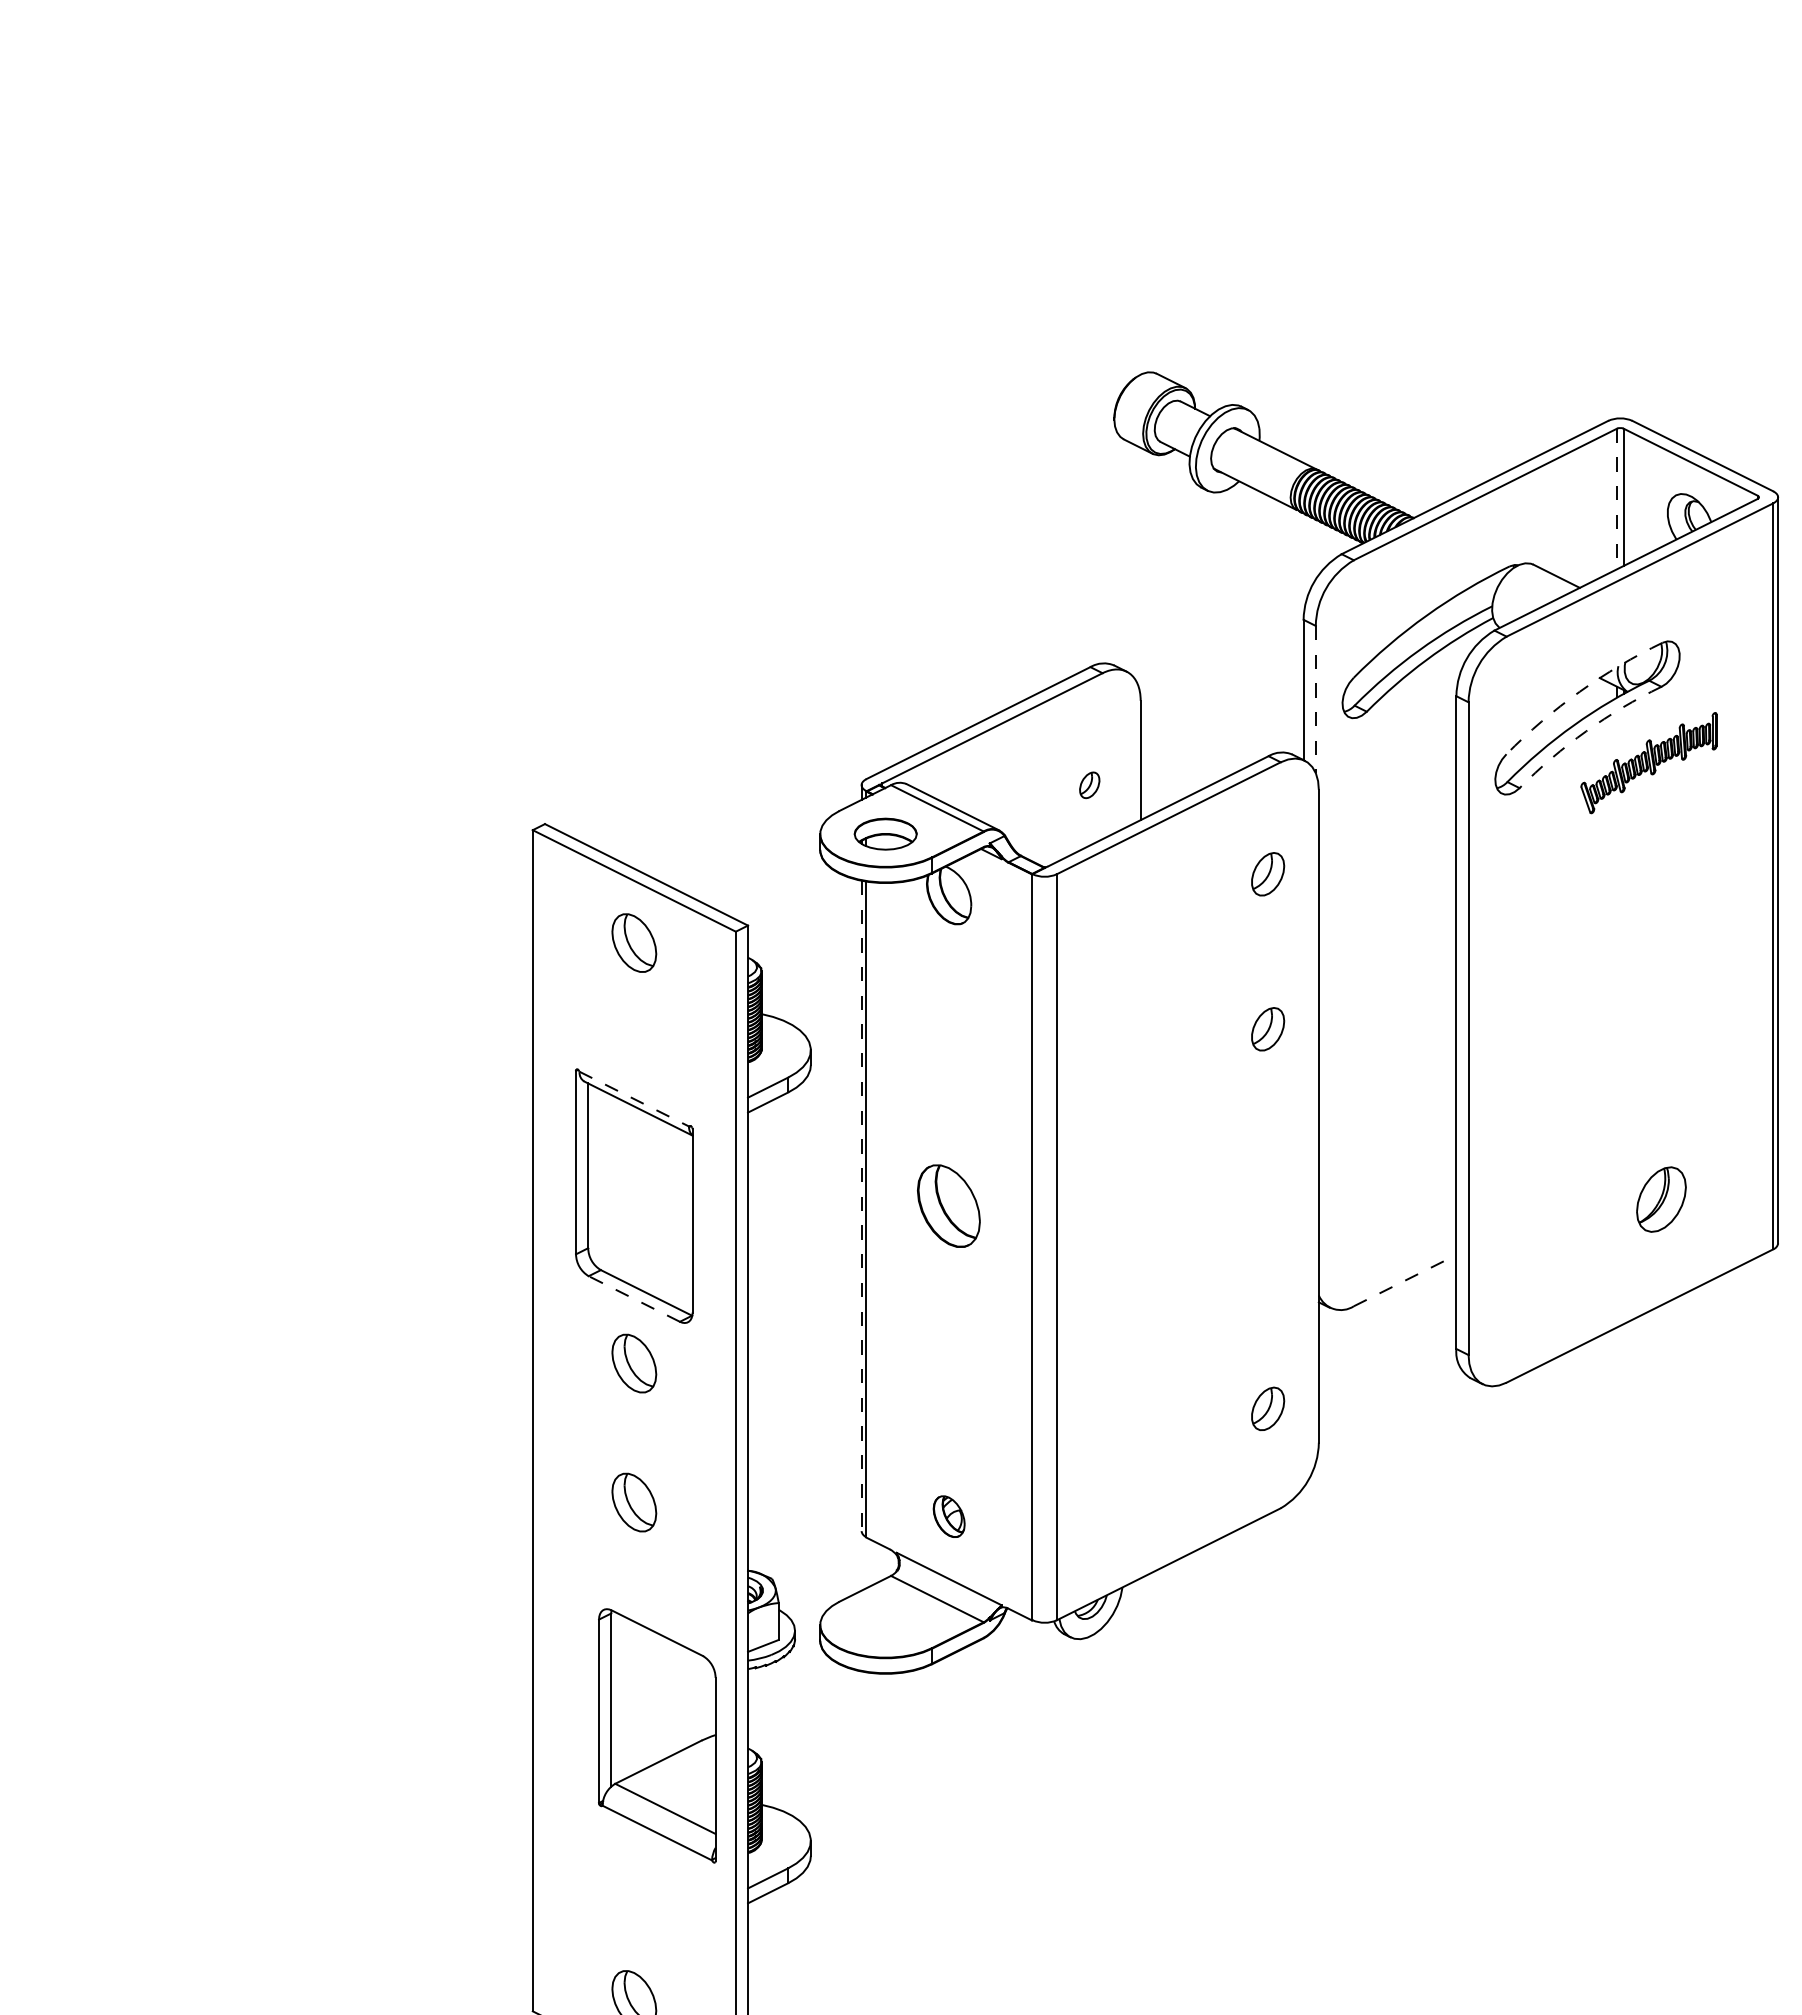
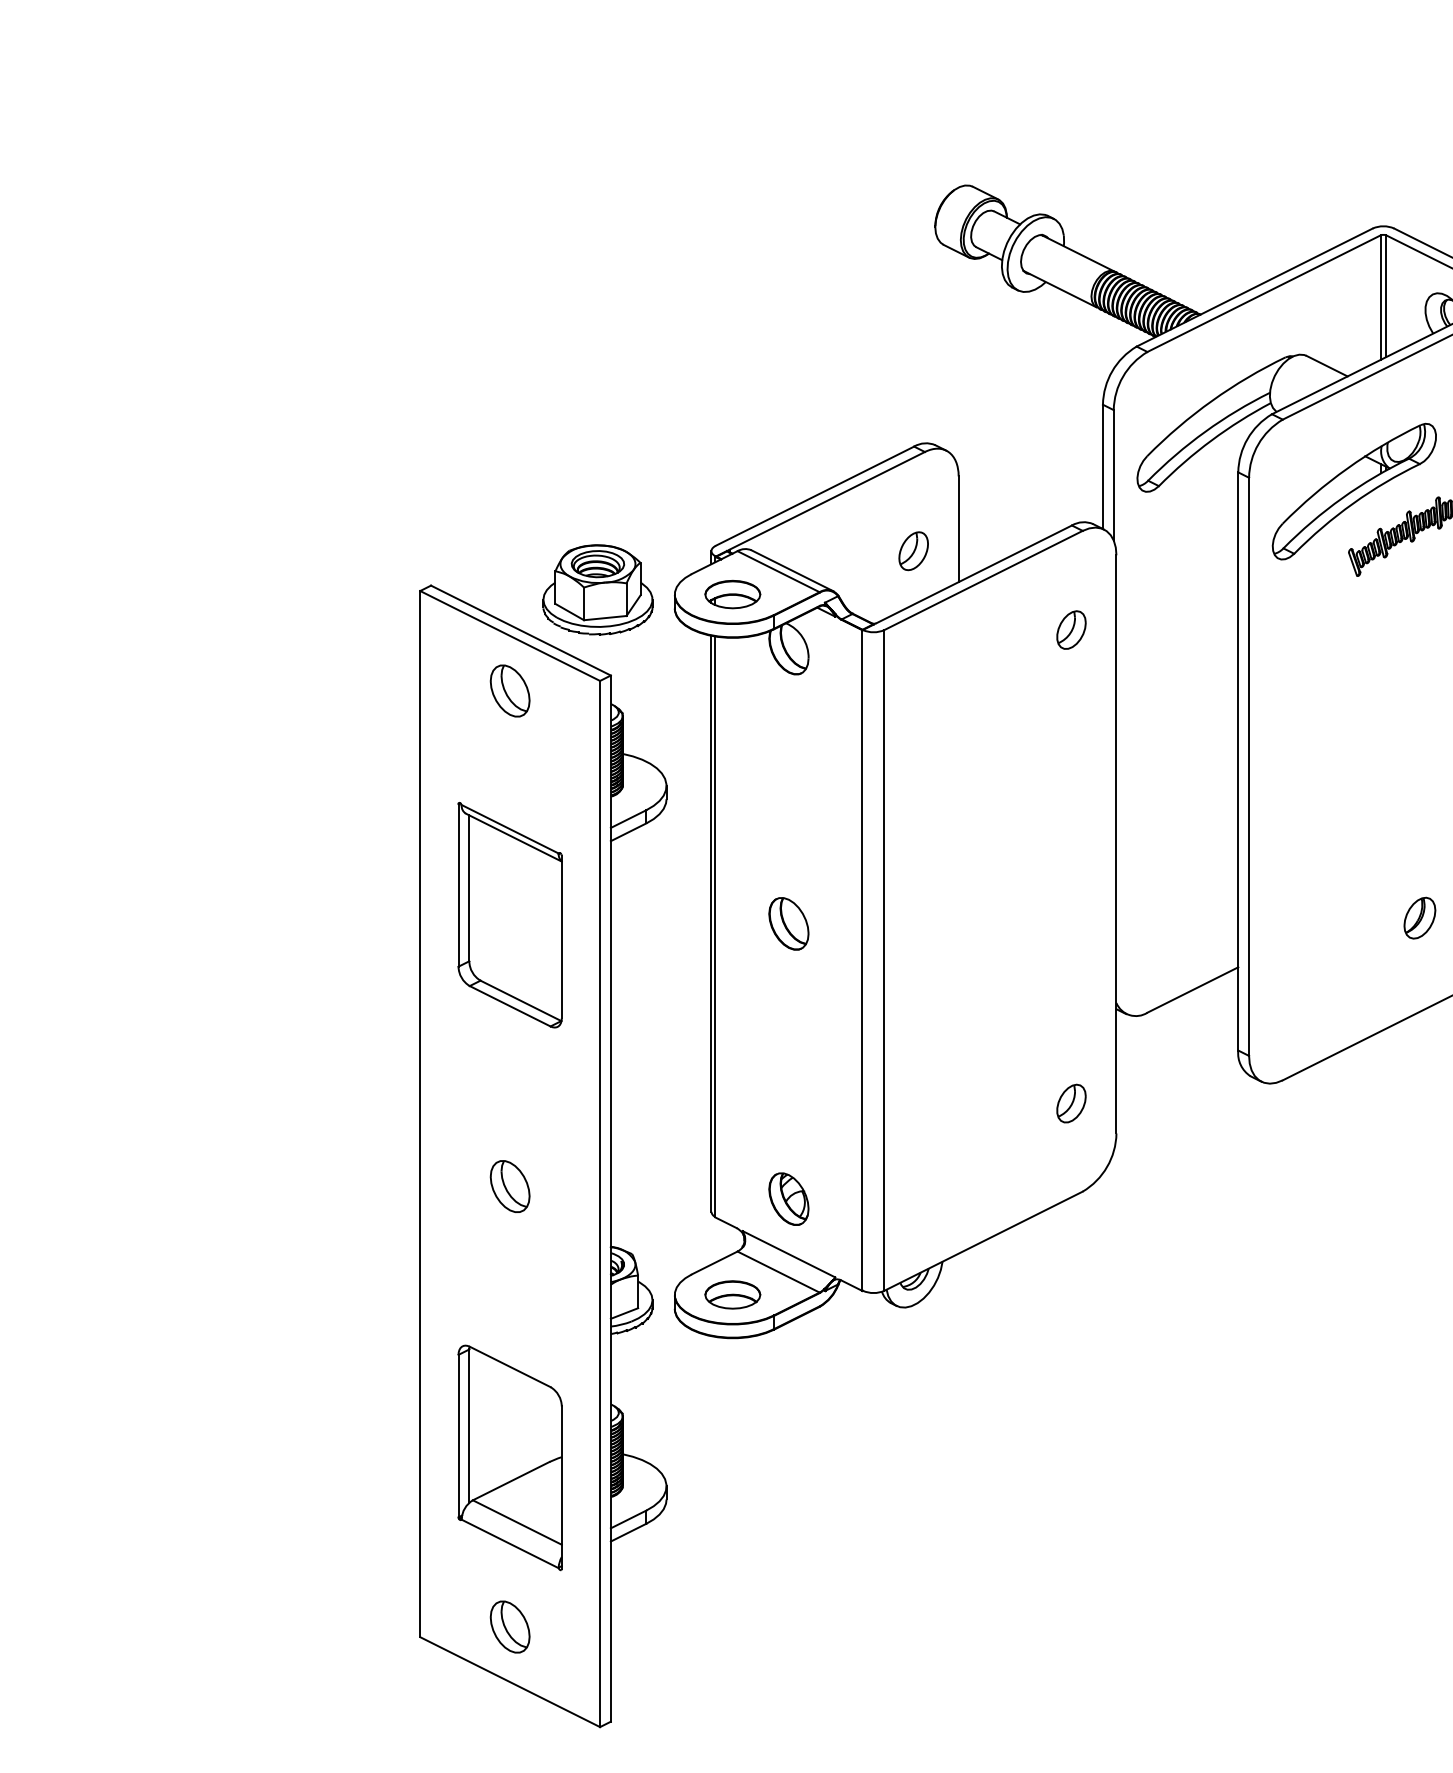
line: (1617, 499) -> (1380, 298), dashed -> solid
arc: (1579, 691) -> (1347, 468), dashed -> solid
line: (1315, 699) -> (1113, 475), dashed -> solid
arc: (1586, 731) -> (1353, 503), dashed -> solid
part: (1089, 785) -> (913, 551), size x1.67
part: (733, 828) -> (598, 589), added
part: (1268, 1029) -> (1071, 767), removed
line: (634, 1099) -> (510, 829), dashed -> solid
part: (1661, 1199) -> (1419, 918), size x0.71
part: (949, 1205) -> (789, 923), size x0.71
line: (861, 1206) -> (711, 924), dashed -> solid
line: (1405, 1280) -> (1193, 989), dashed -> solid
line: (634, 1299) -> (510, 1006), dashed -> solid
part: (634, 1363) -> (510, 1063), removed
part: (949, 1516) -> (789, 1198), size x1.43
part: (885, 1624) -> (732, 1294), added
part: (657, 1735) -> (510, 1457), moved

